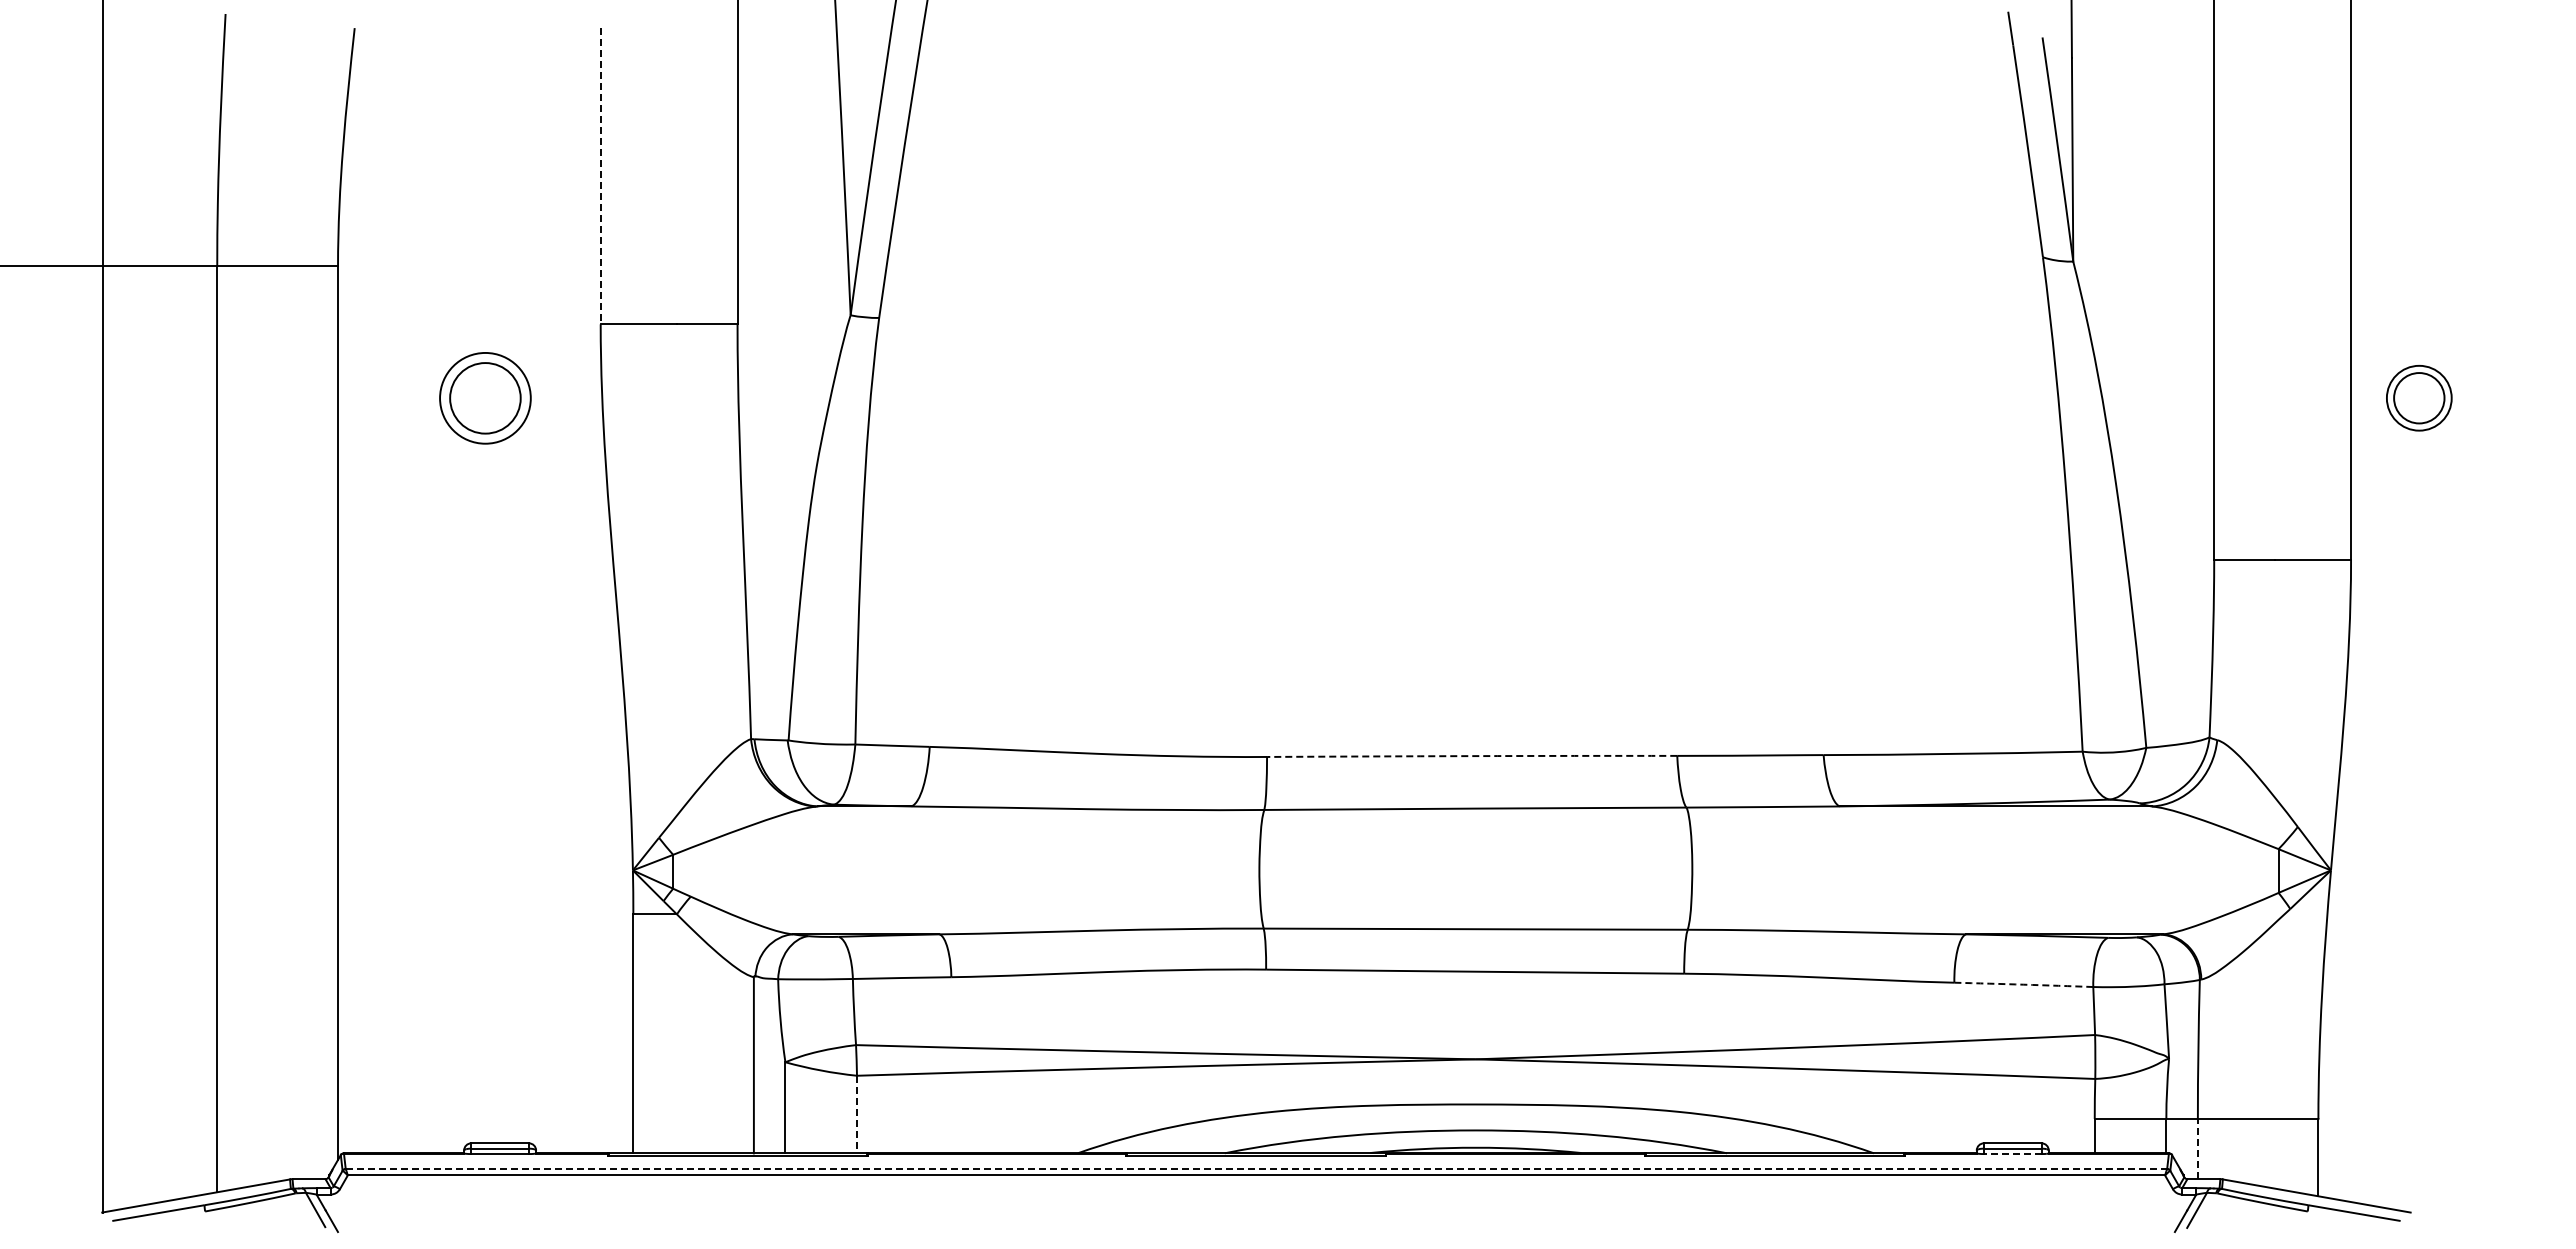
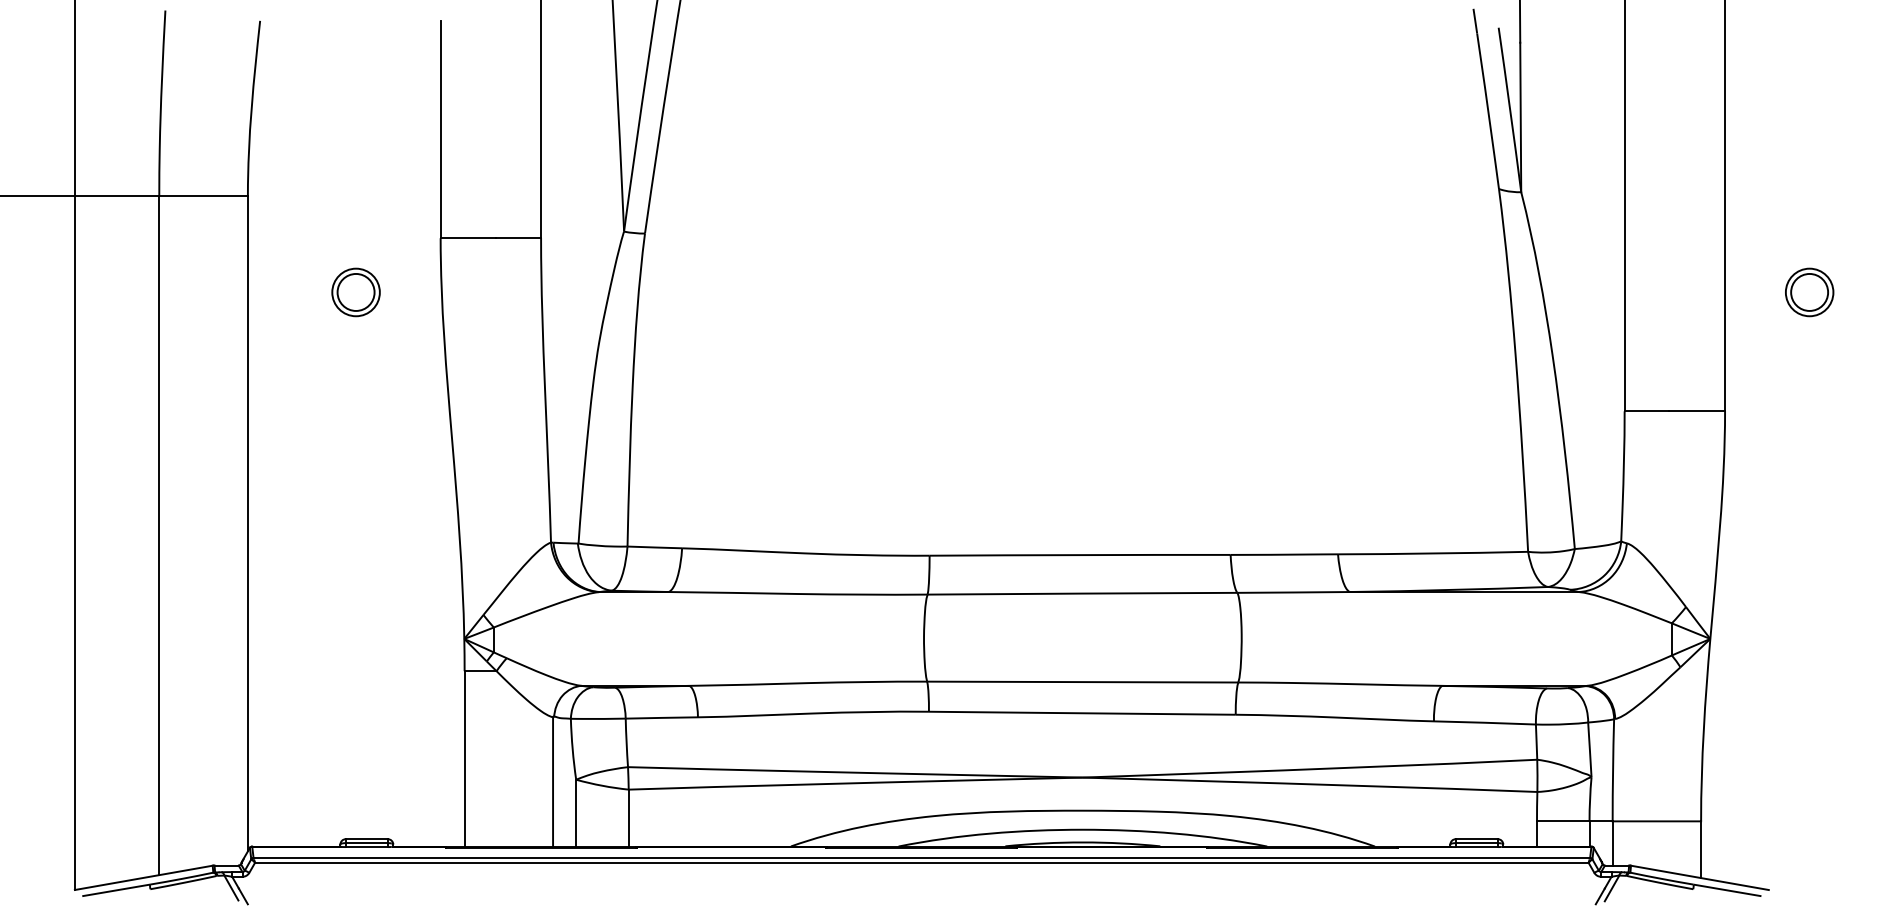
line: (600, 176) -> (440, 129), dashed -> solid
part: (485, 397) -> (356, 291), size x0.71
part: (2419, 397) -> (1809, 291), moved
arc: (1472, 756) -> (1080, 555), dashed -> solid
arc: (2023, 984) -> (1484, 722), dashed -> solid
line: (857, 1114) -> (629, 818), dashed -> solid
line: (2197, 1148) -> (1612, 843), dashed -> solid
line: (2012, 1154) -> (1476, 847), dashed -> solid
line: (1256, 1169) -> (921, 858), dashed -> solid

